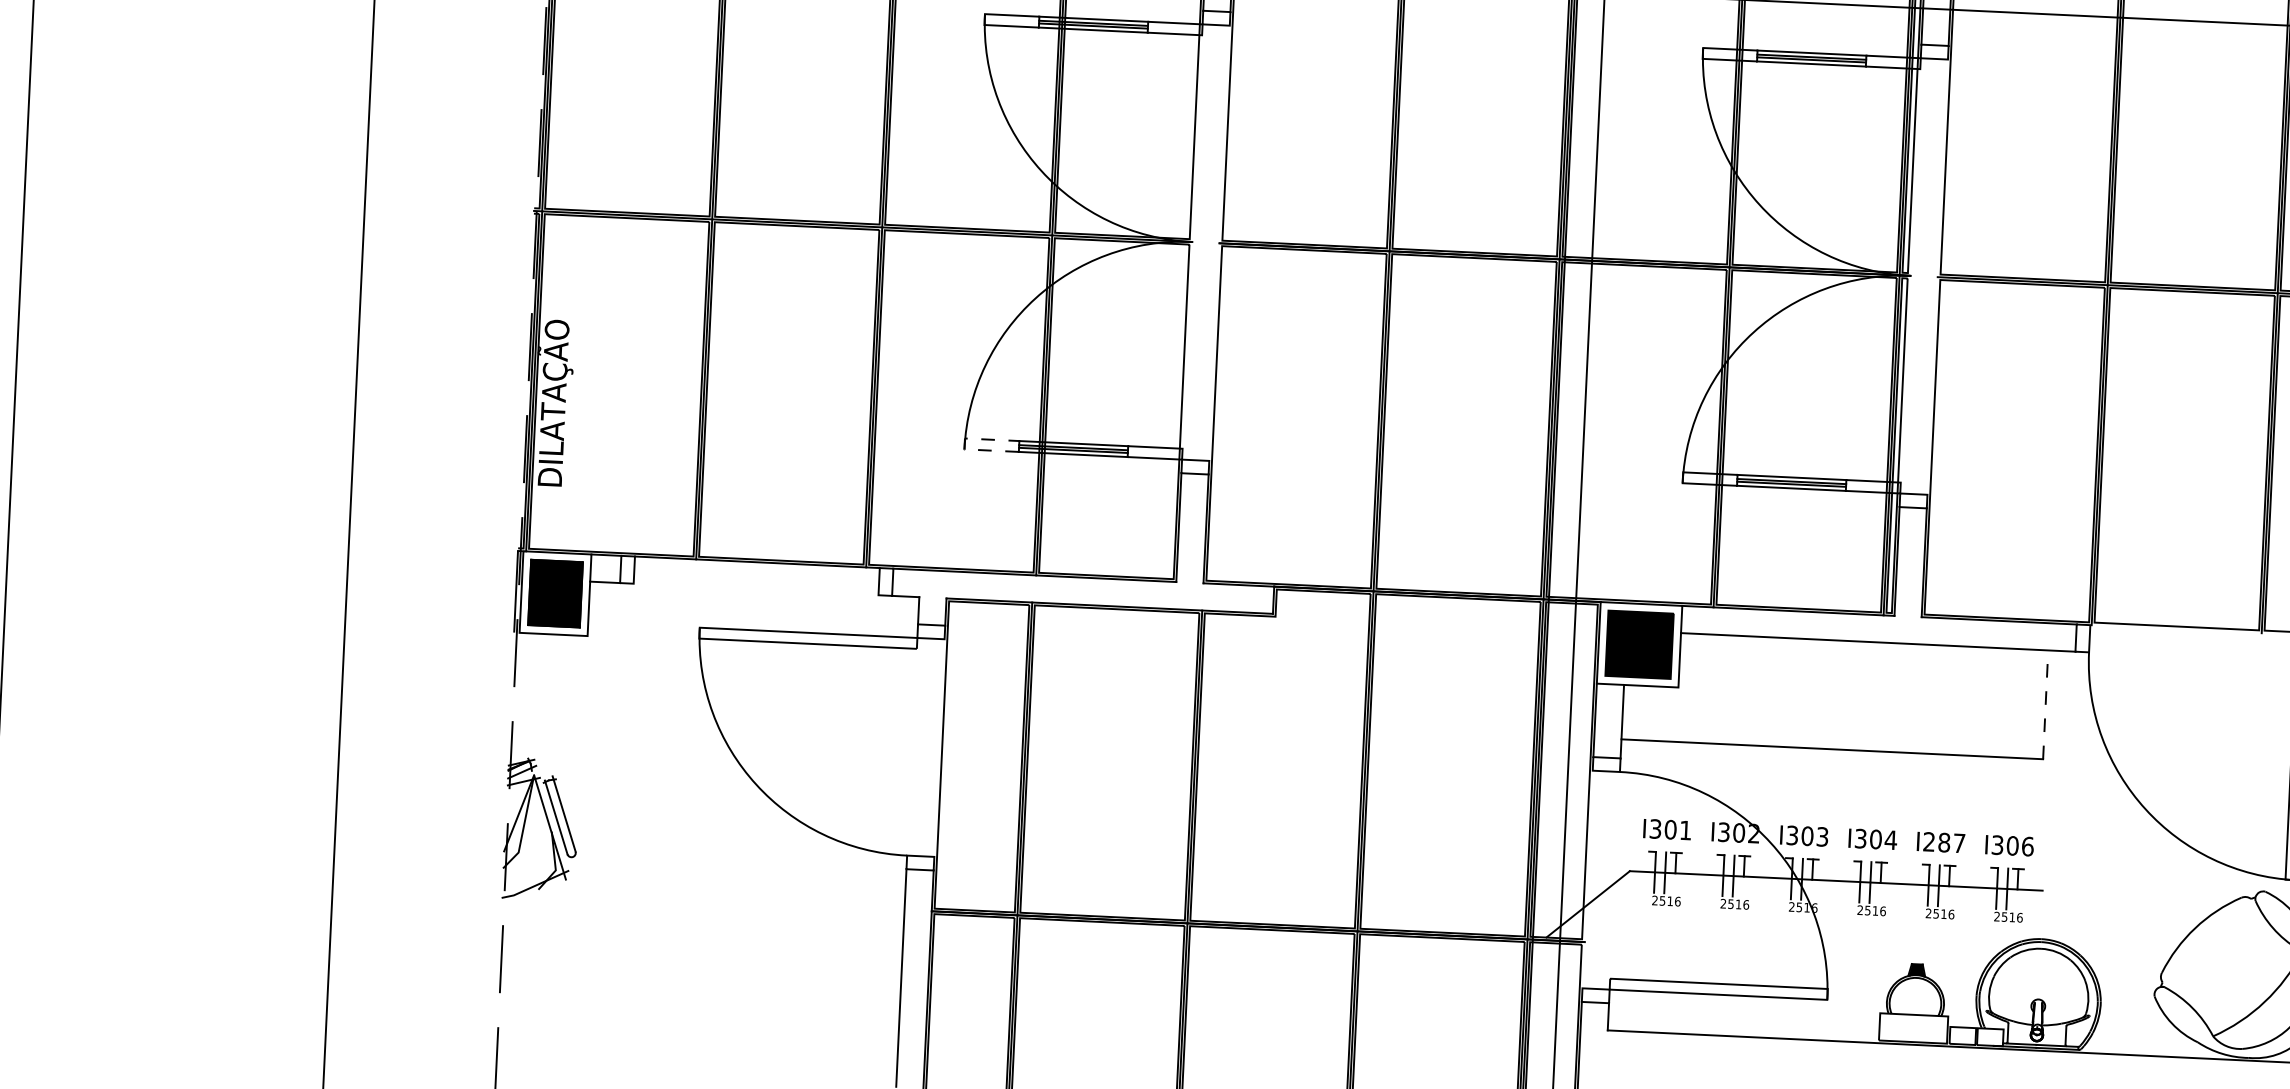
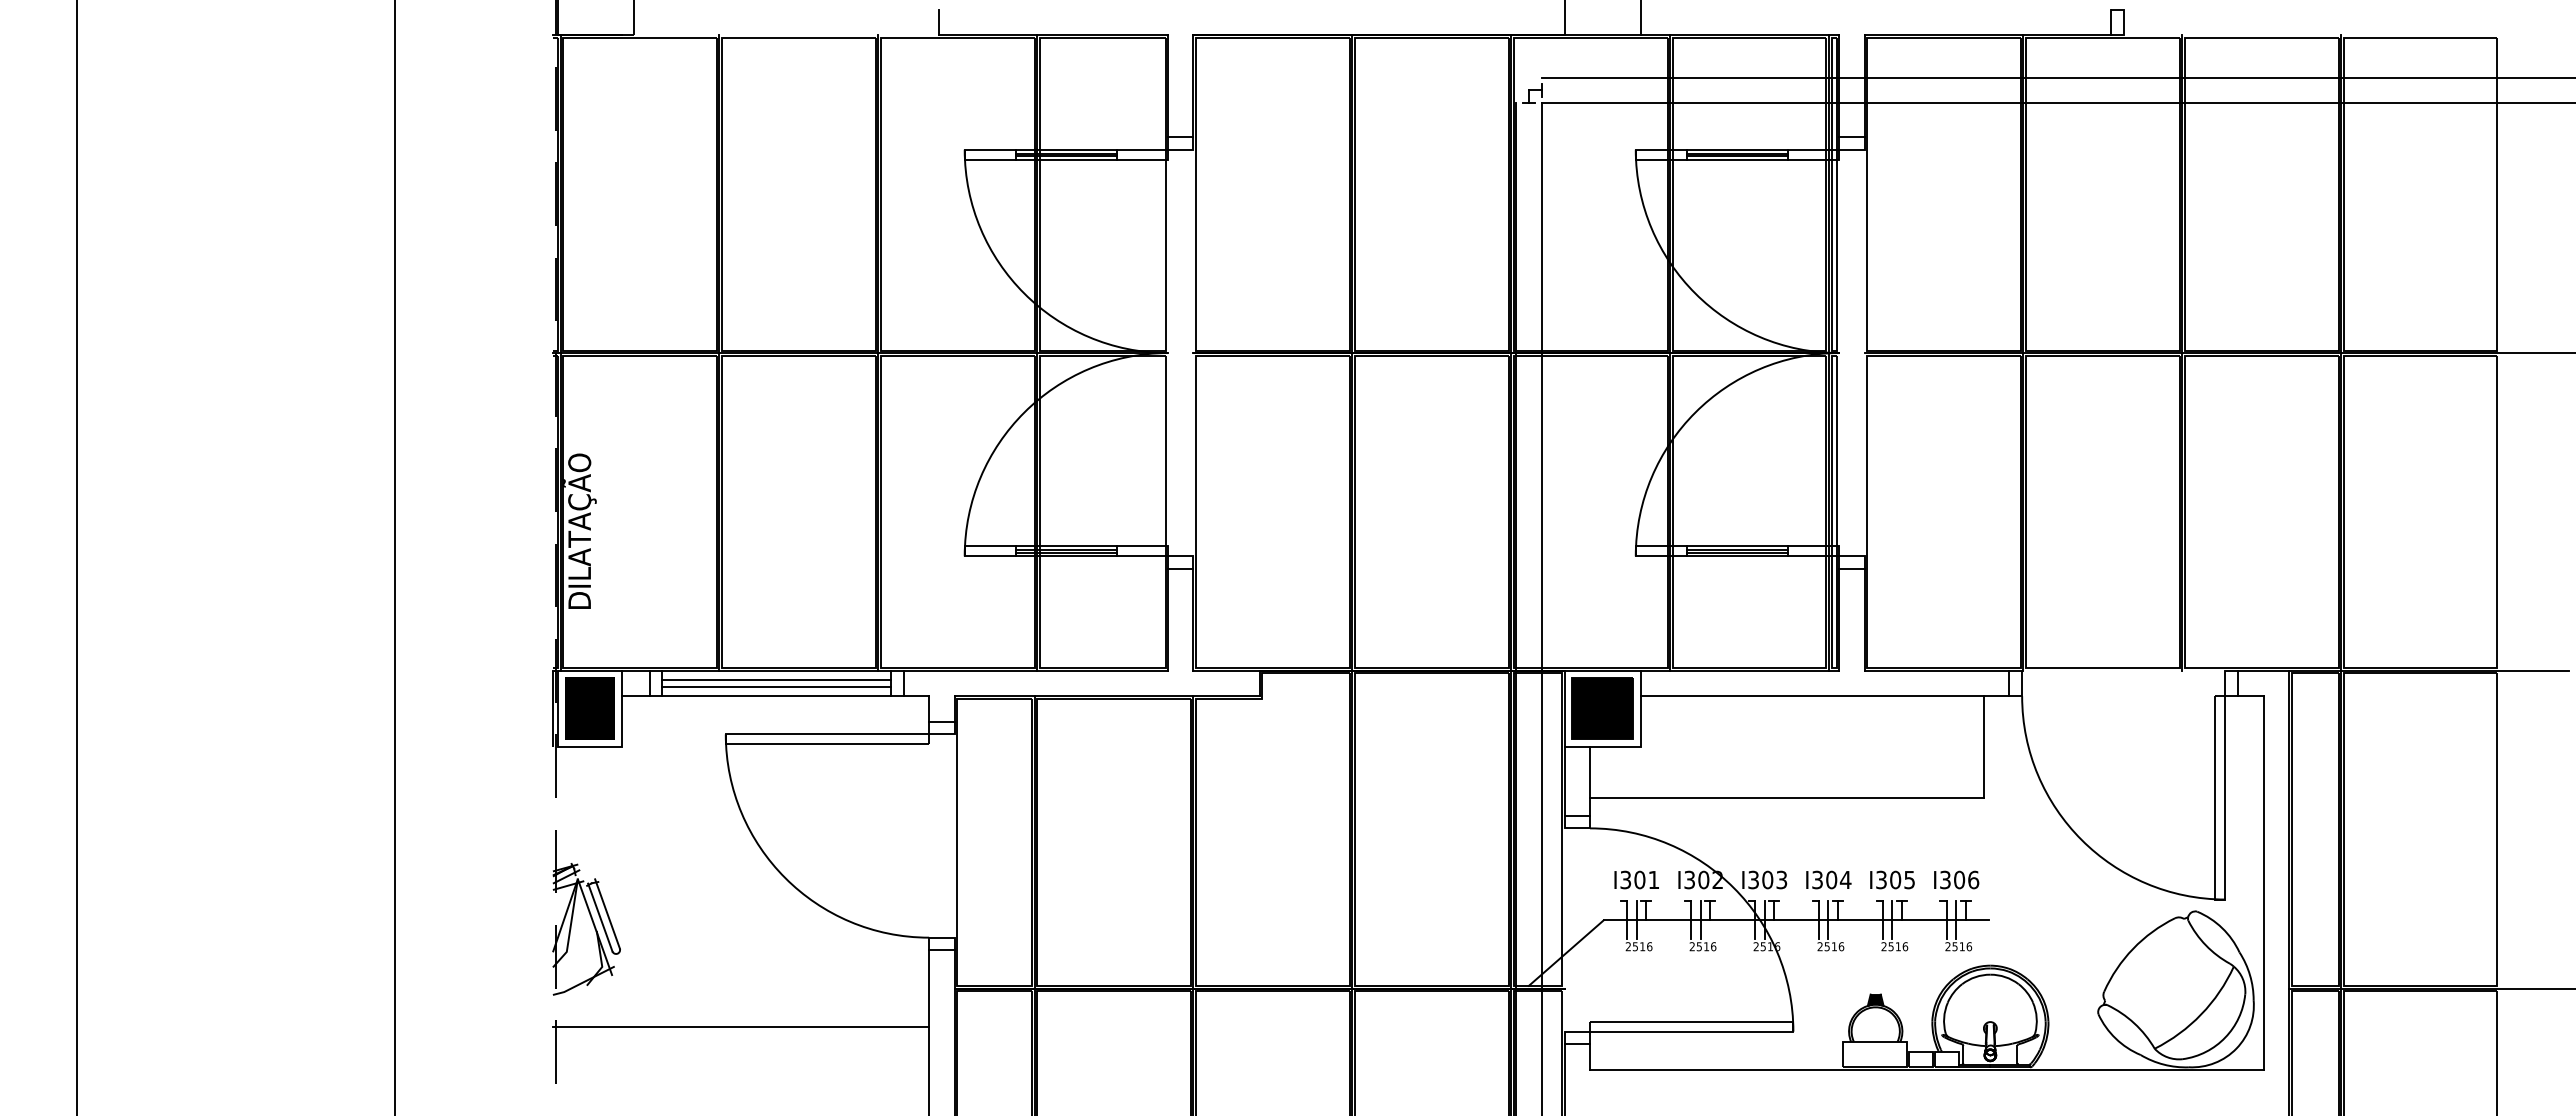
line: (964, 443) -> (964, 550), dashed -> solid
line: (756, 571) -> (776, 679), added
line: (756, 580) -> (776, 687), added
line: (755, 589) -> (776, 696), added
line: (2046, 705) -> (1984, 747), dashed -> solid
text: (1944, 843) -> (1895, 880), I287 -> I305
line: (700, 941) -> (740, 1026), added

